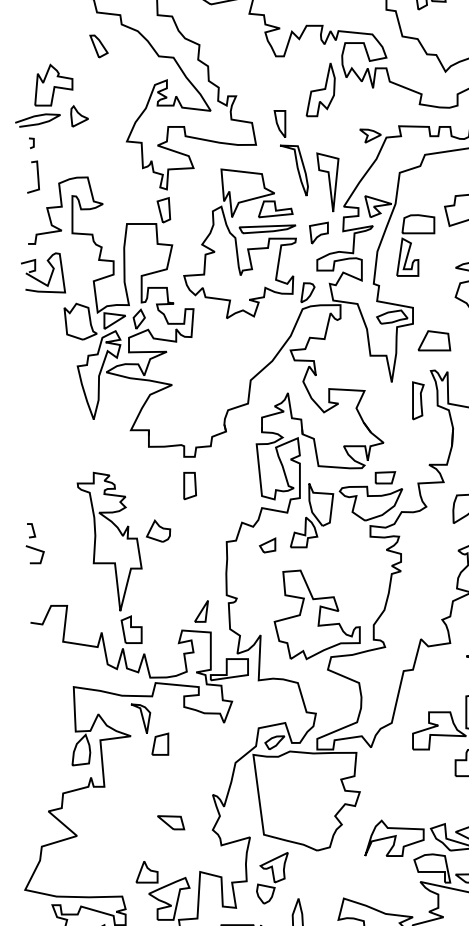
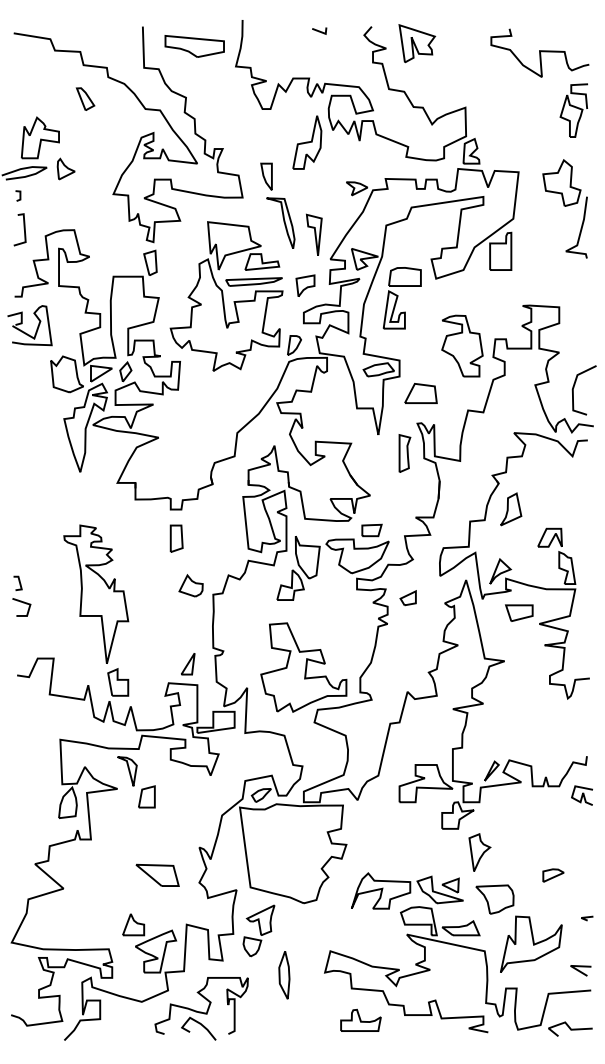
part: (326, 181) -> (313, 234), size x0.7
part: (157, 530) -> (190, 585), moved
part: (266, 545) -> (407, 598), moved
part: (170, 822) -> (157, 875), size x1.6

